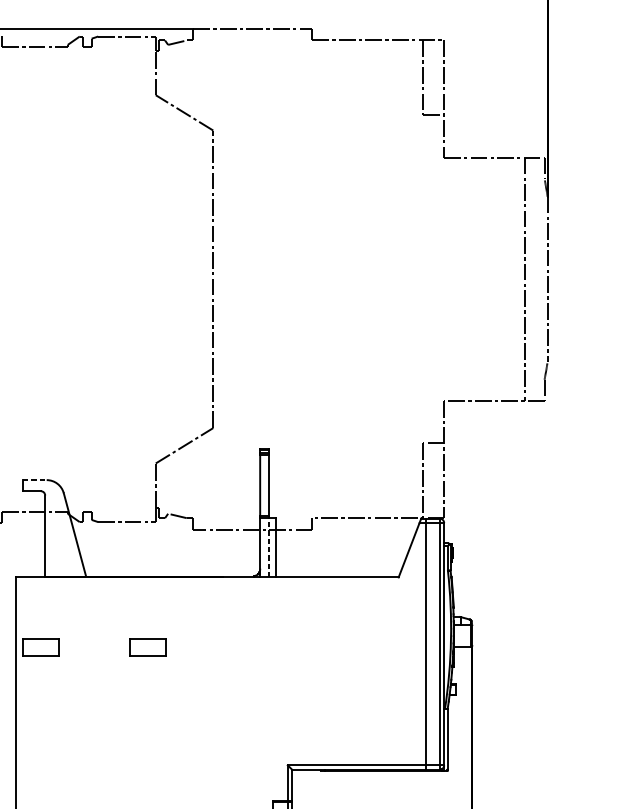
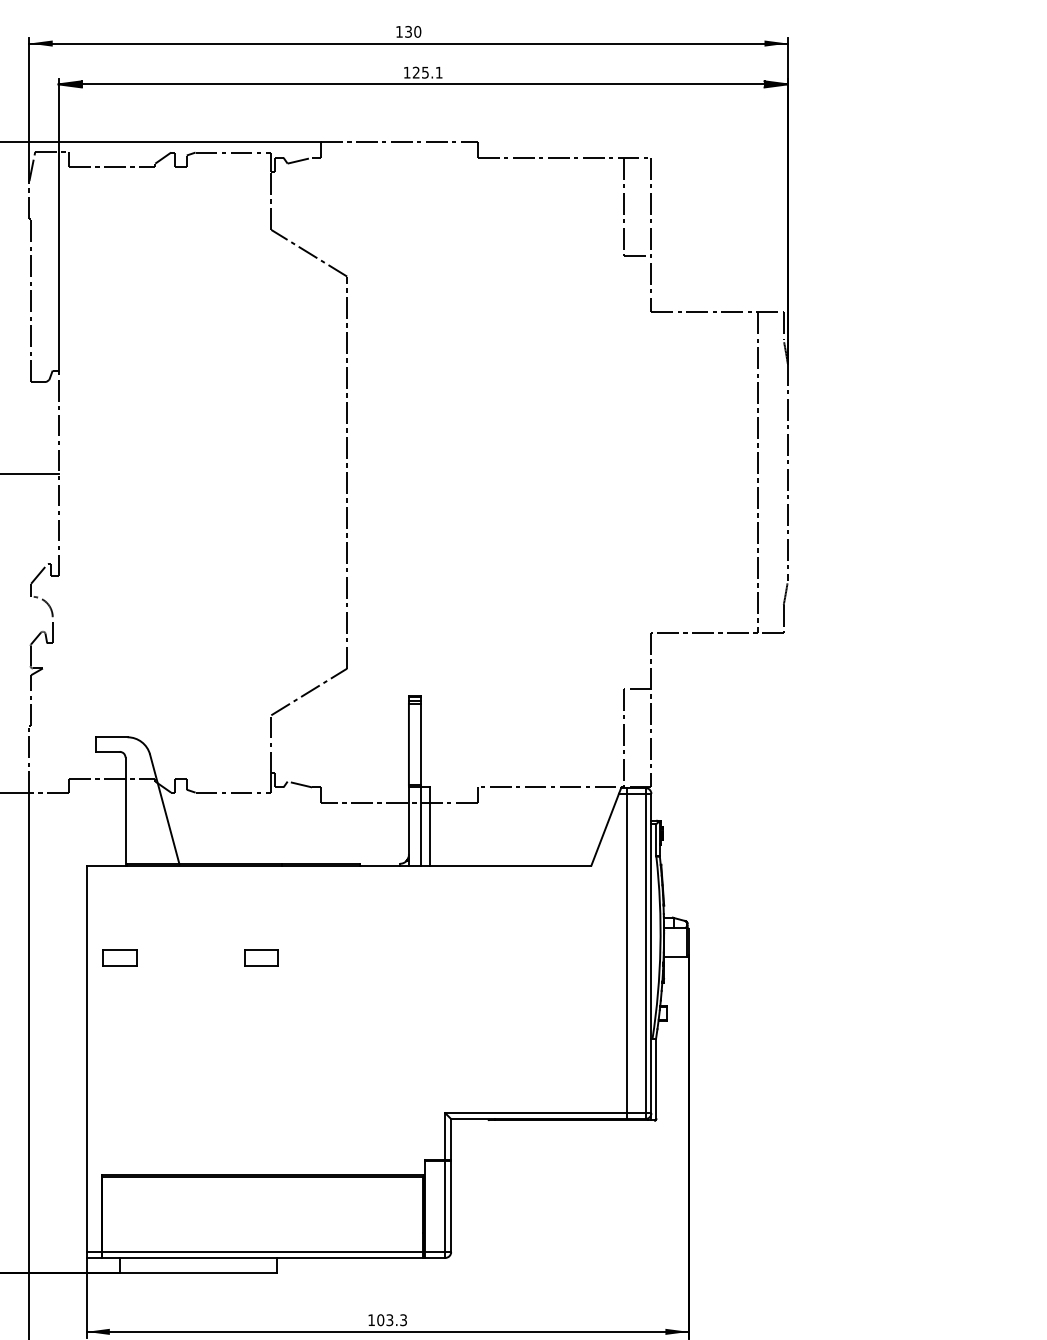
line: (34, 480) -> (111, 737), dashed -> solid
line: (269, 547) -> (421, 825), dashed -> solid
part: (40, 647) -> (119, 957), size x0.71
part: (148, 647) -> (261, 957), size x0.71

